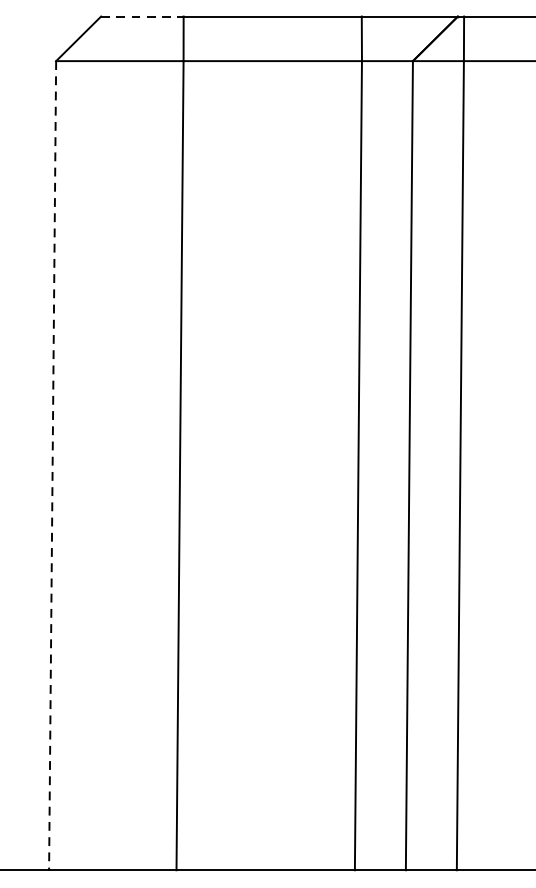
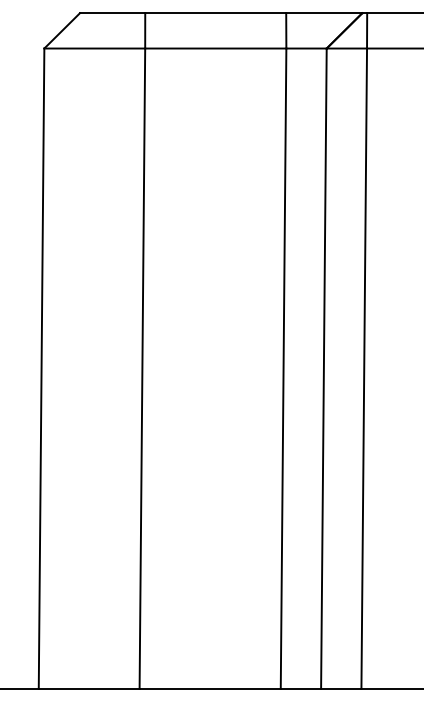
line: (142, 16) -> (112, 13), dashed -> solid
line: (52, 466) -> (41, 369), dashed -> solid

